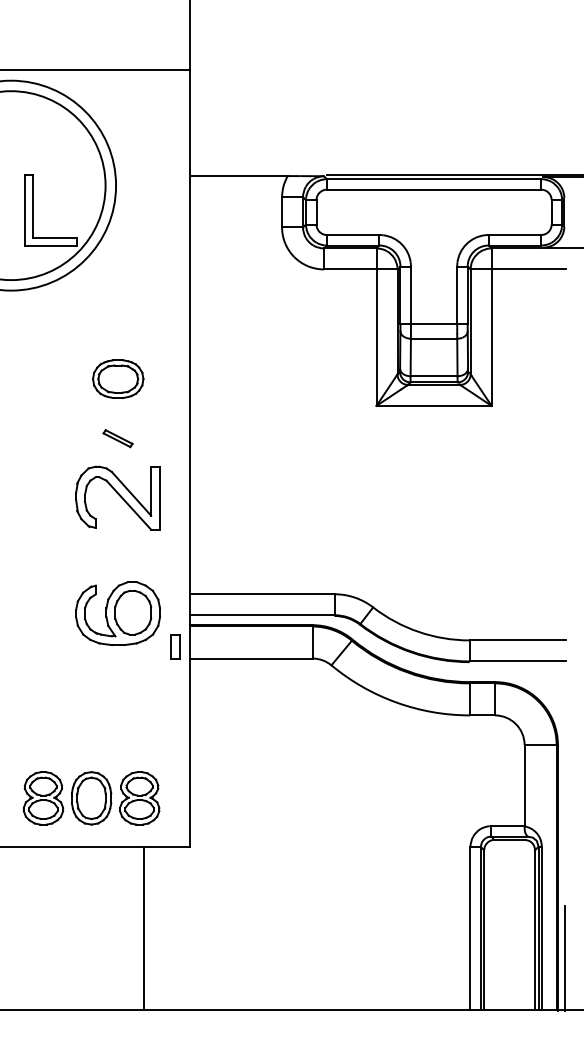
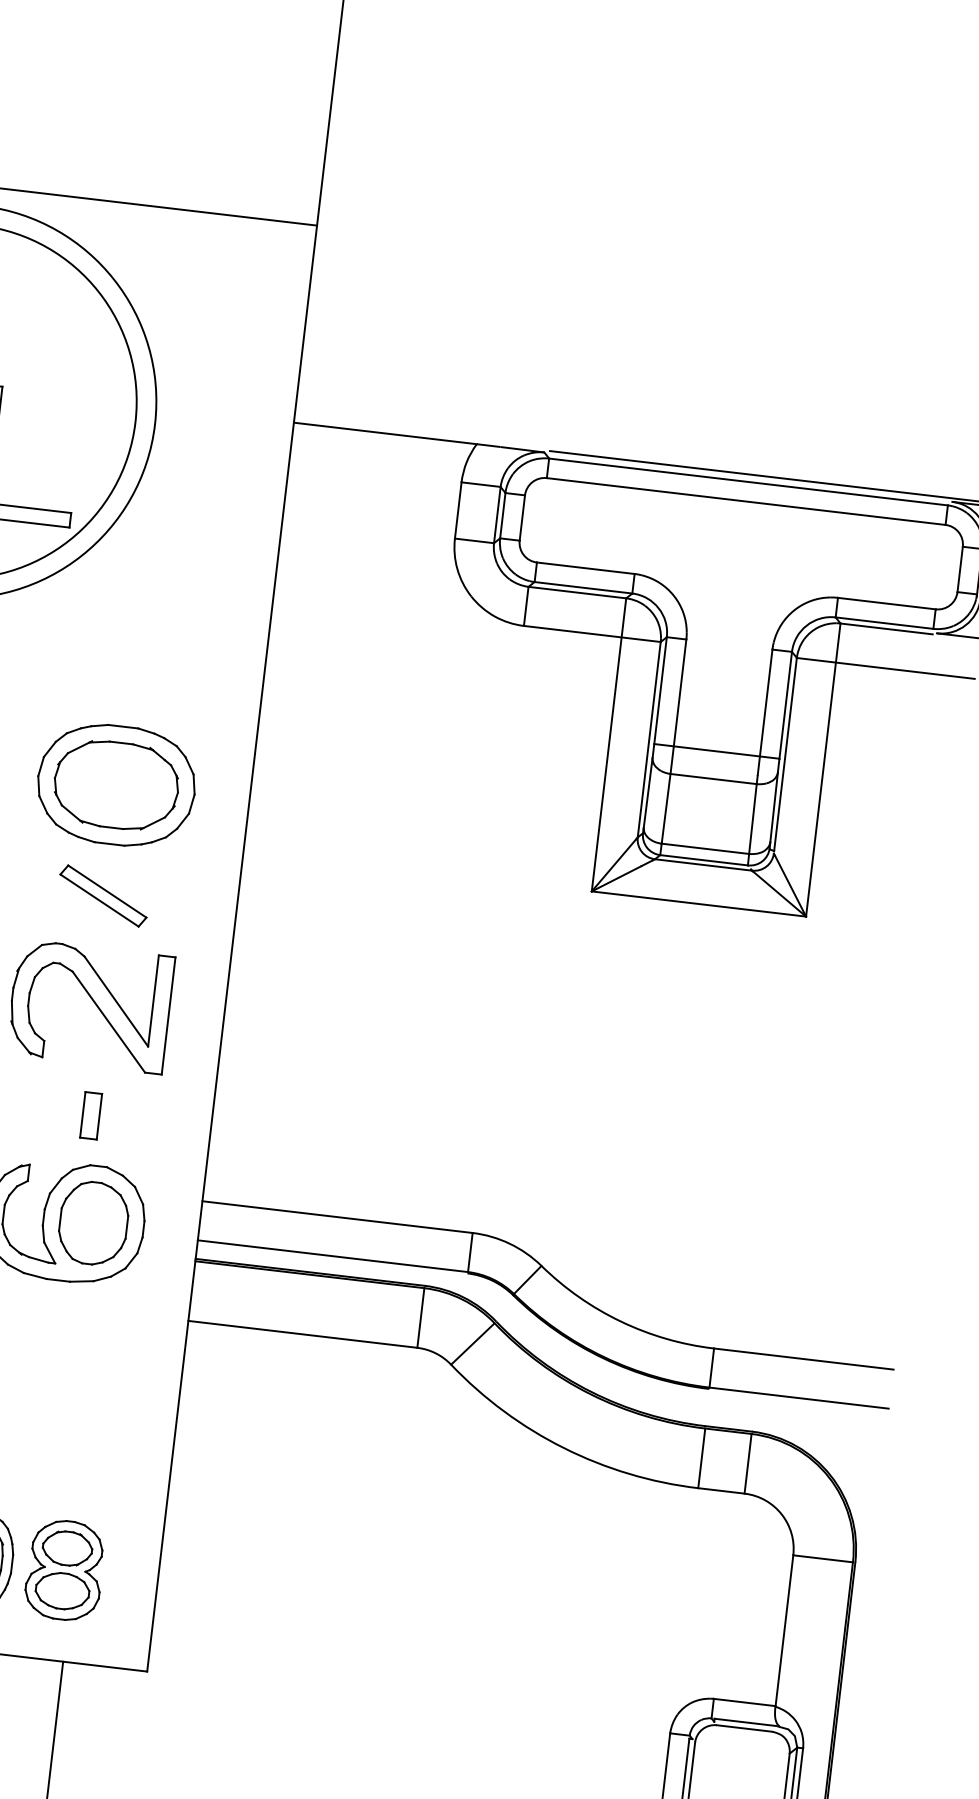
part: (118, 378) -> (117, 784), size x1.67
part: (117, 438) -> (102, 895), size x1.67
part: (175, 646) -> (91, 1115), moved

